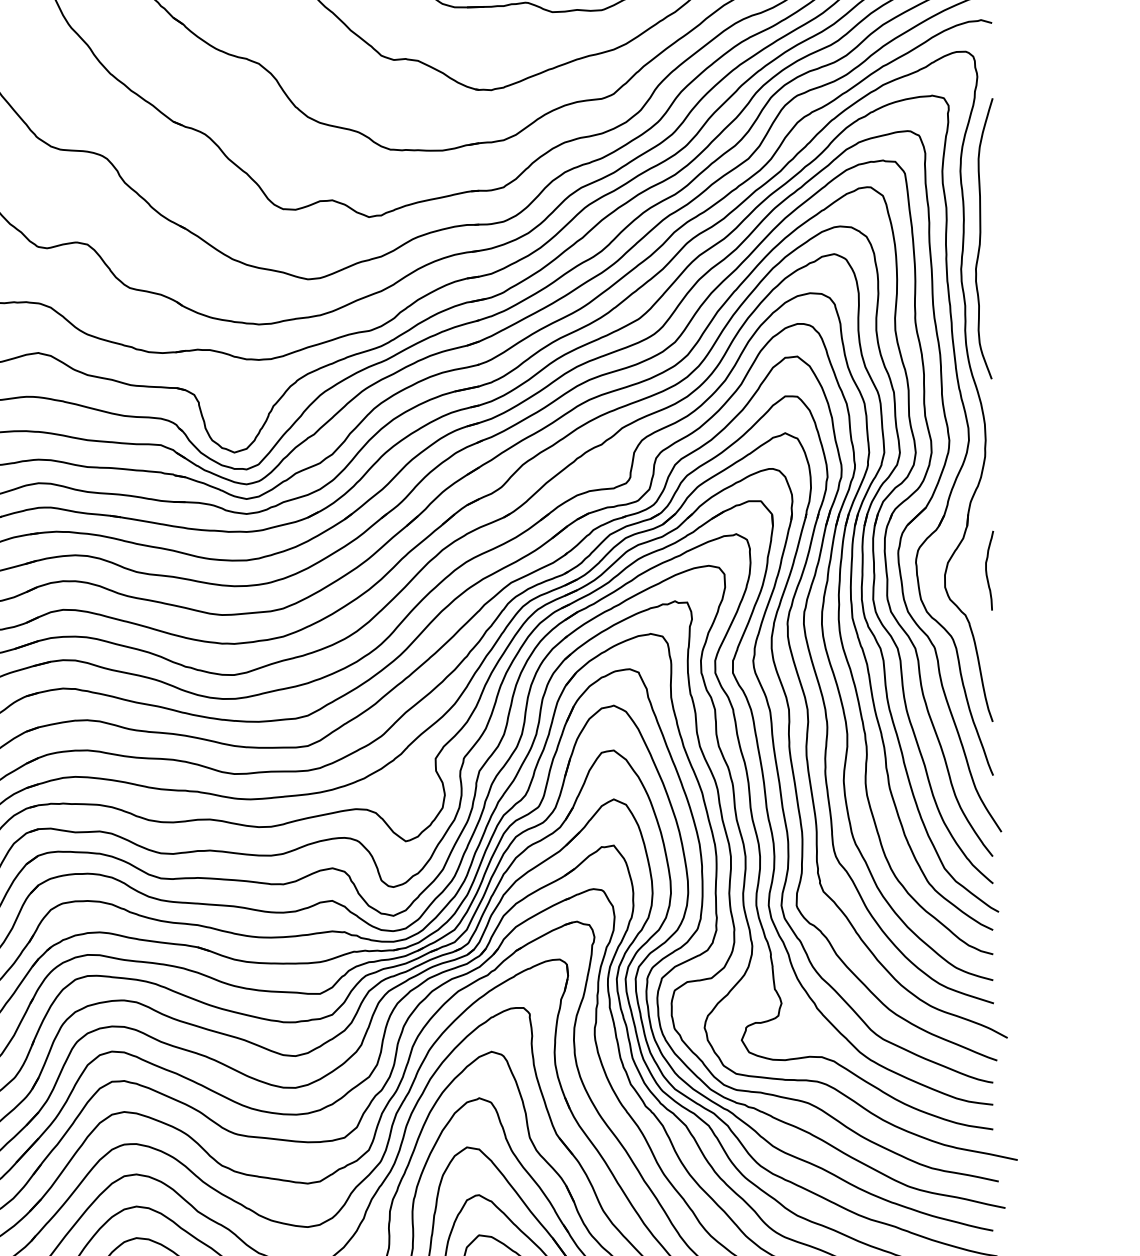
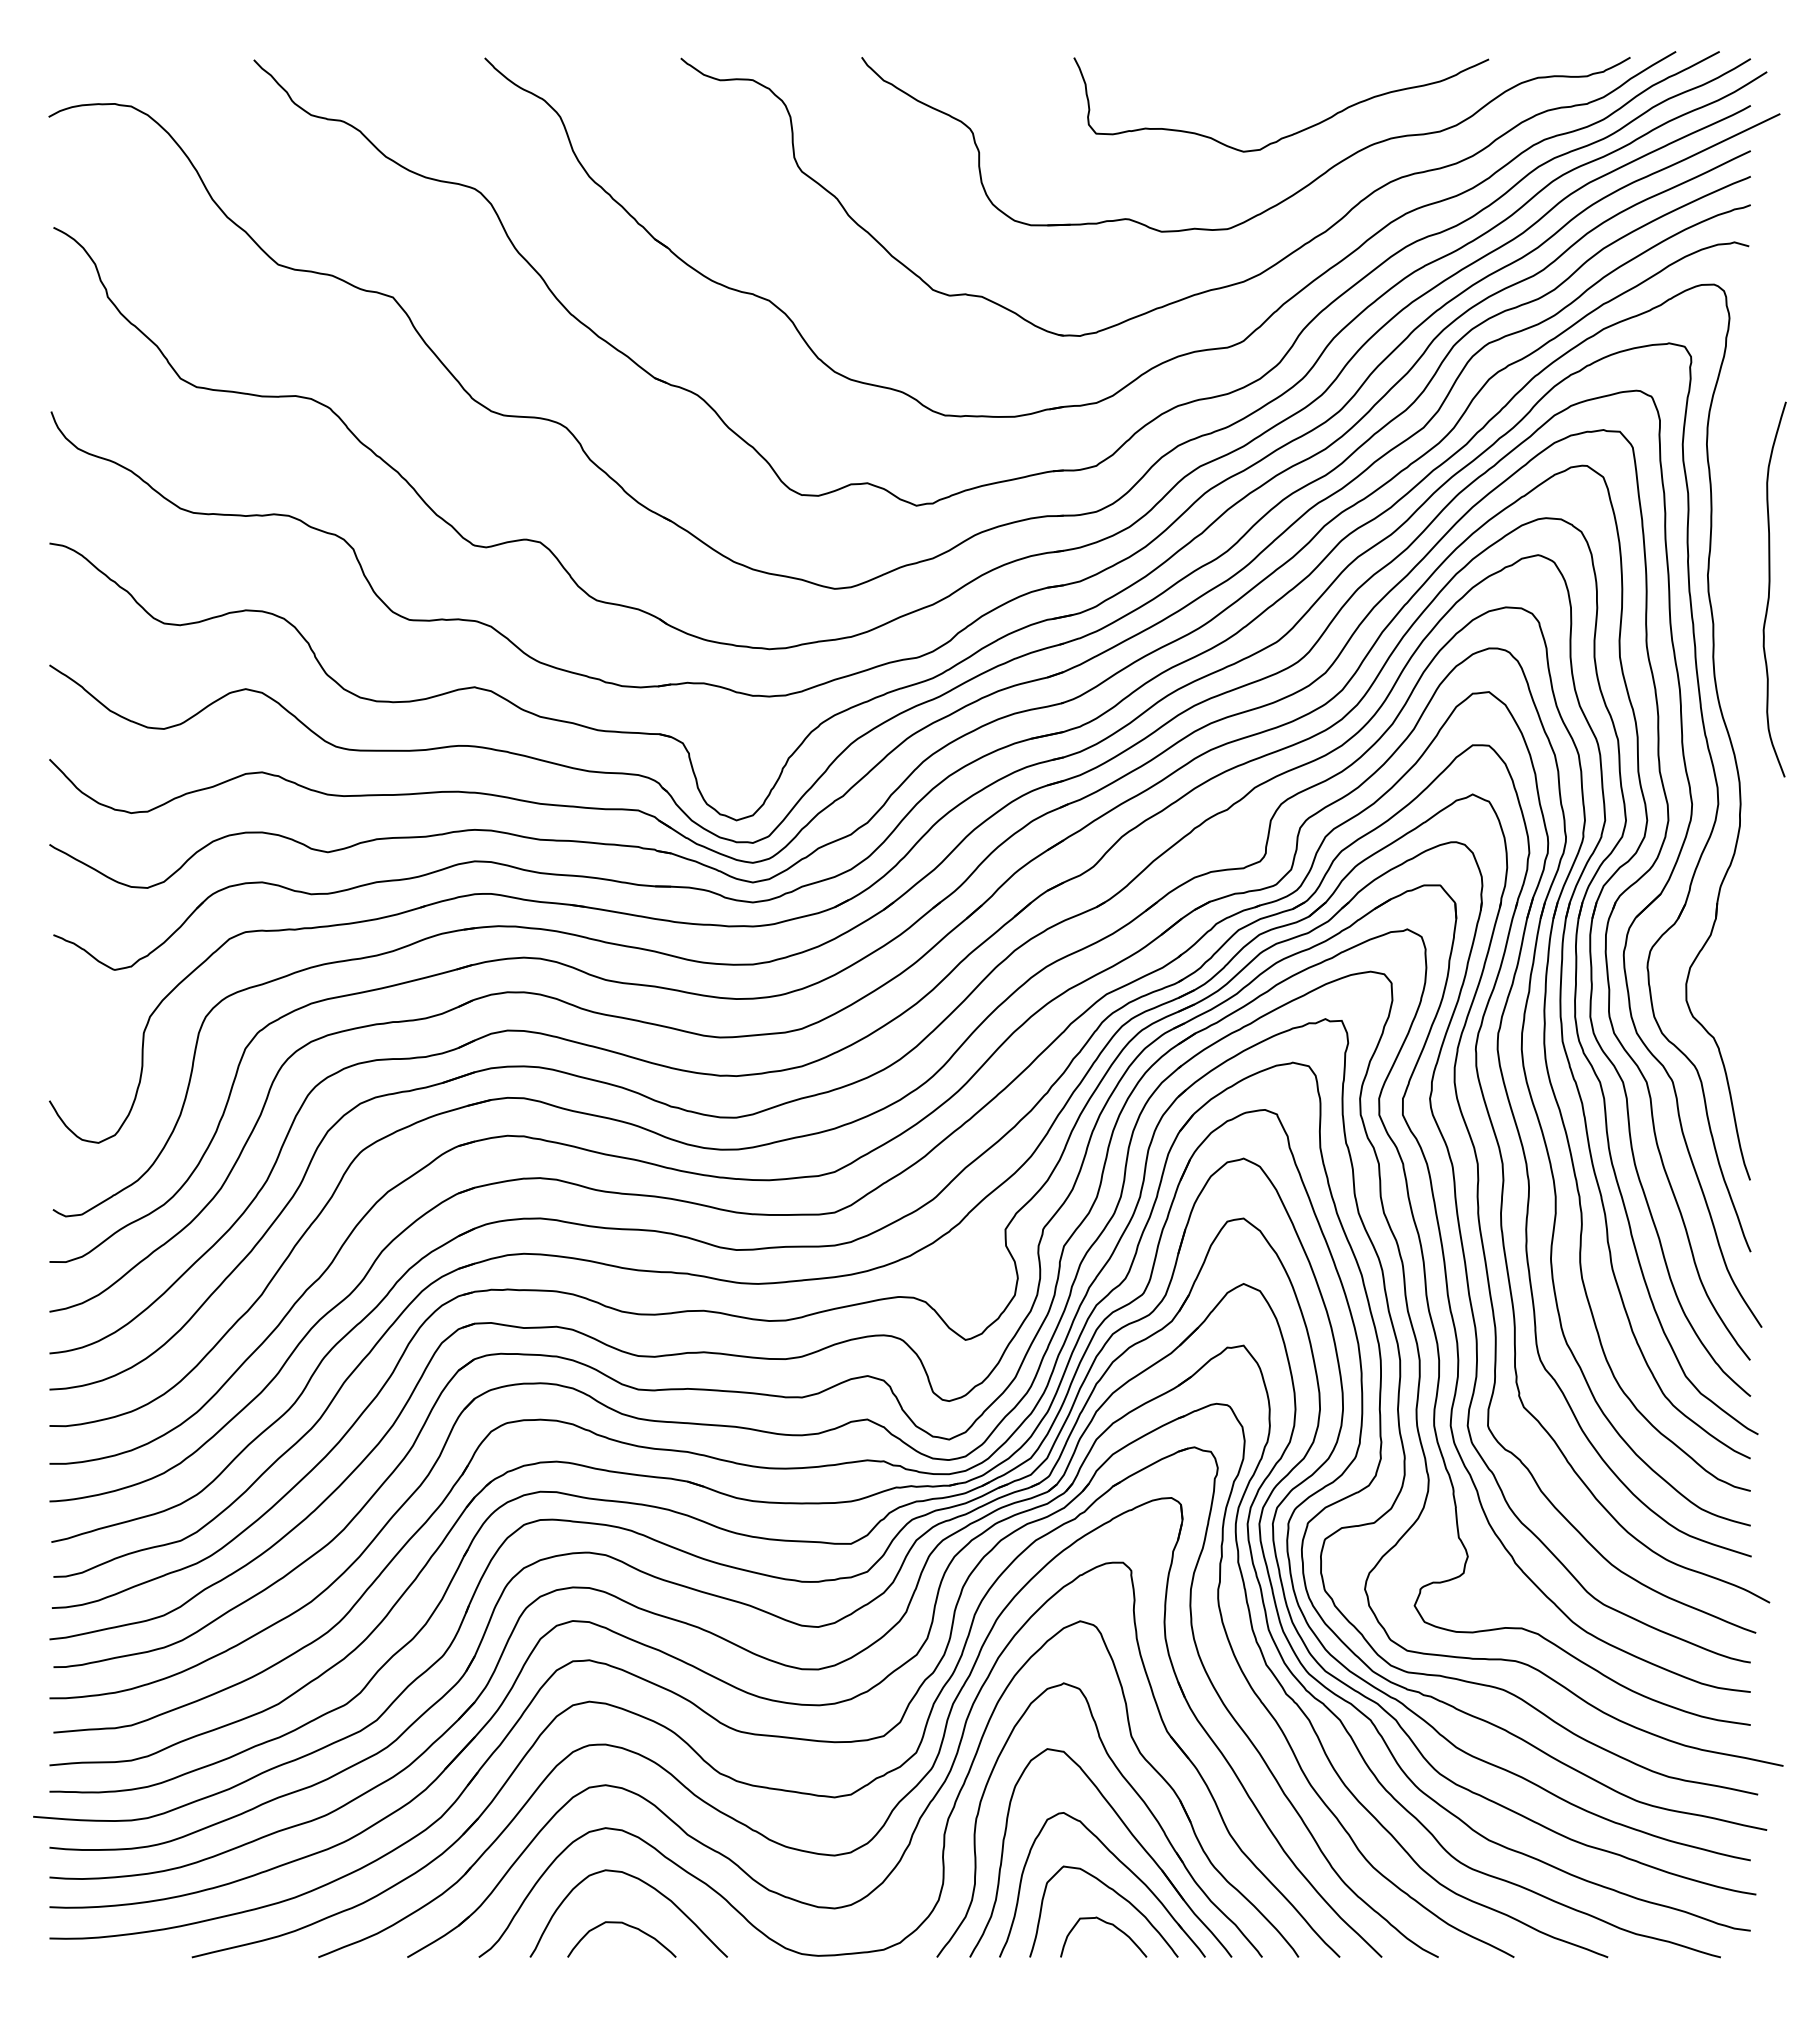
curve: (981, 238) -> (1770, 589), moved
curve: (987, 570) -> (1742, 978), removed

